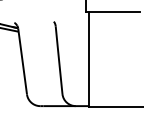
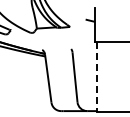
line: (89, 60) -> (97, 77), solid -> dashed

